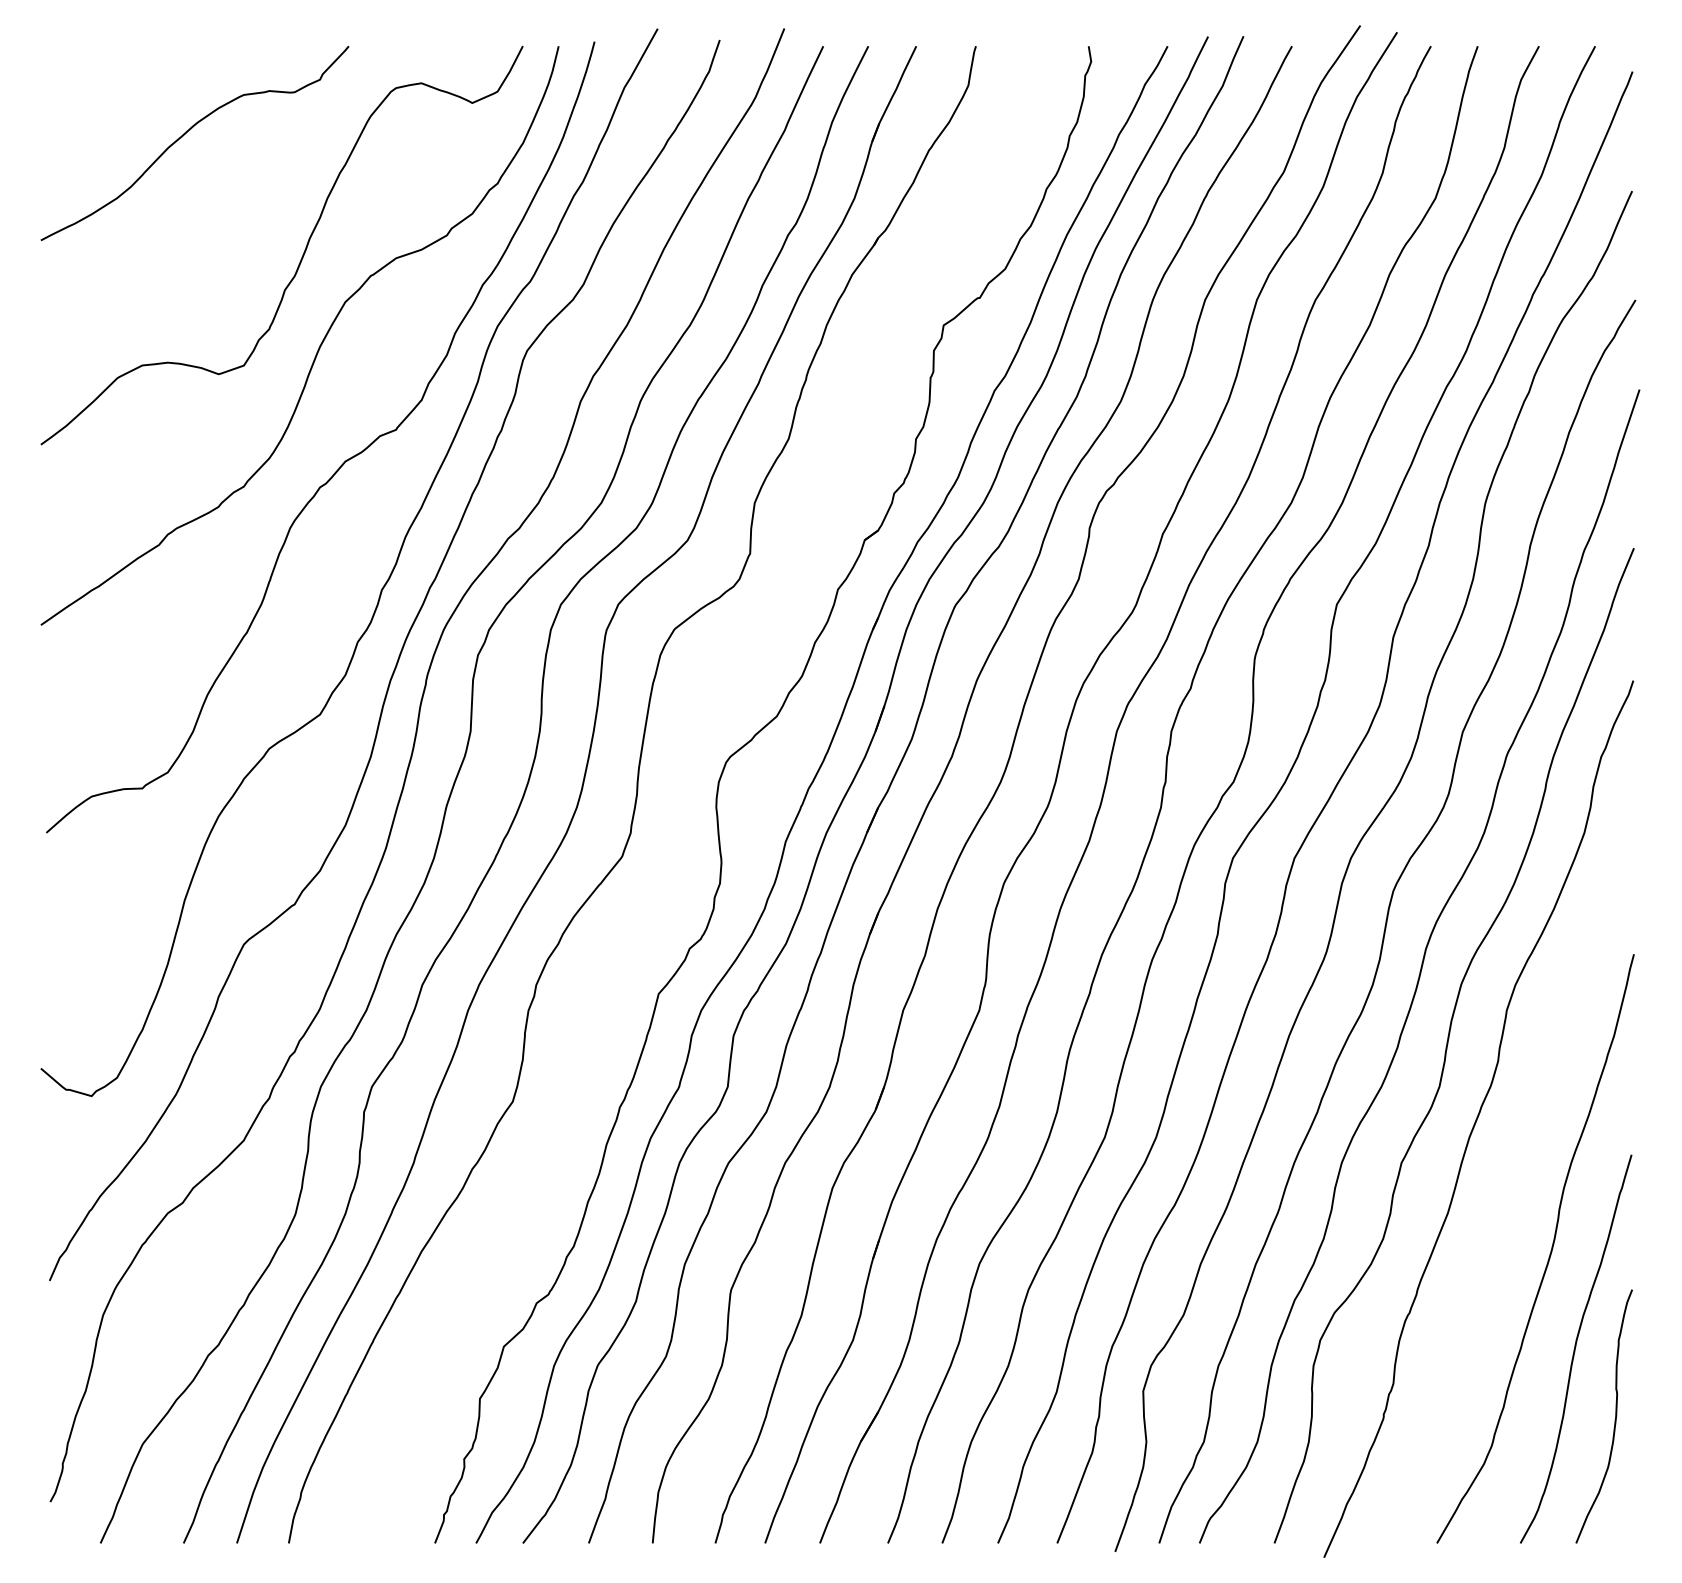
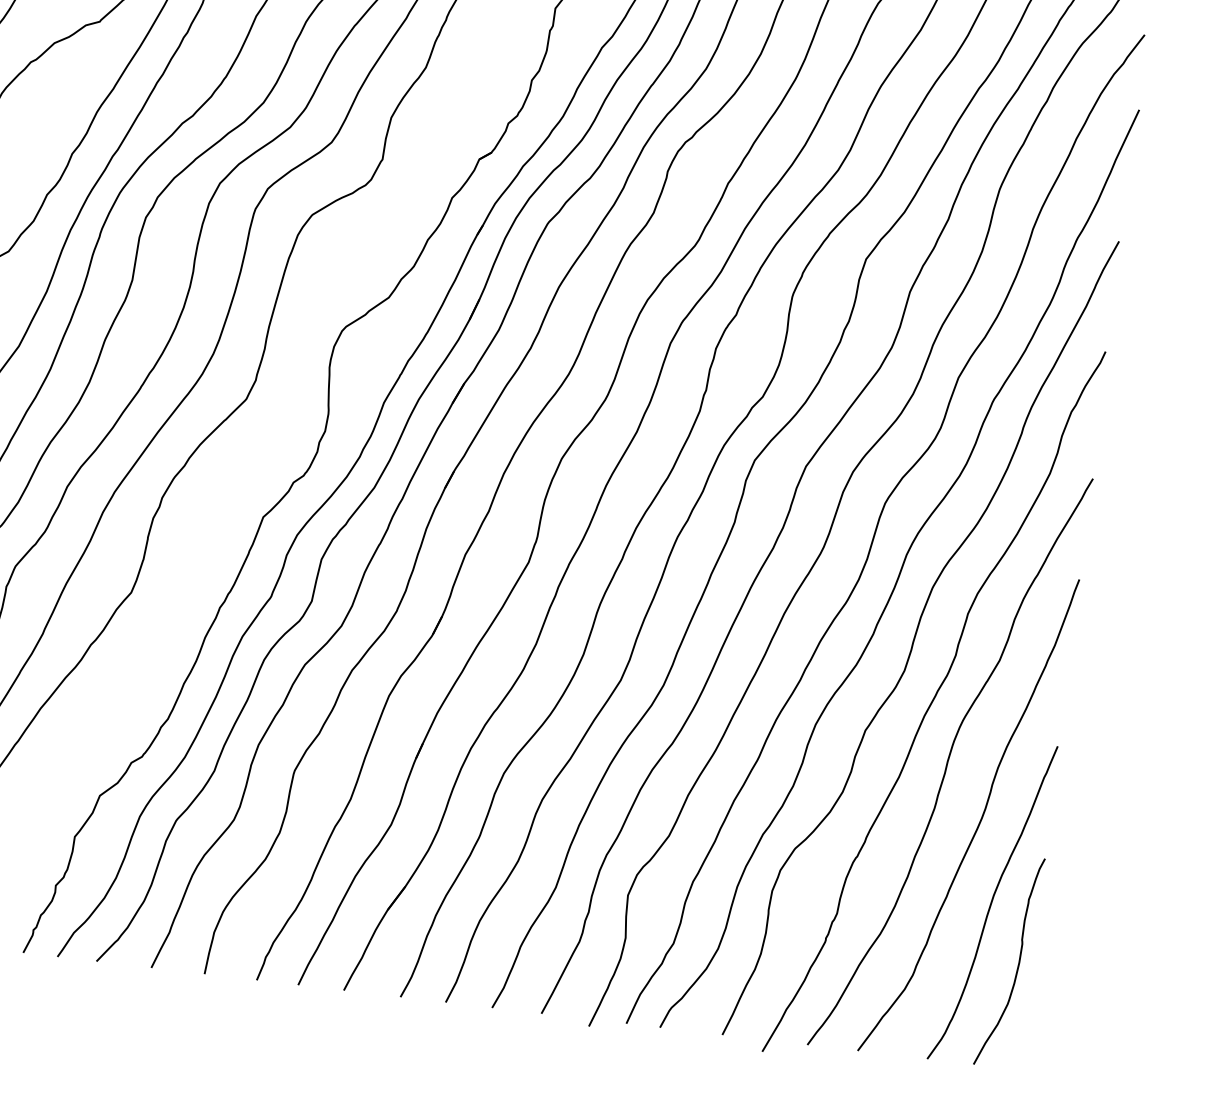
curve: (1504, 1187) -> (948, 761), added

